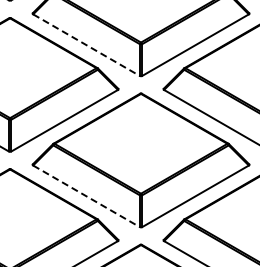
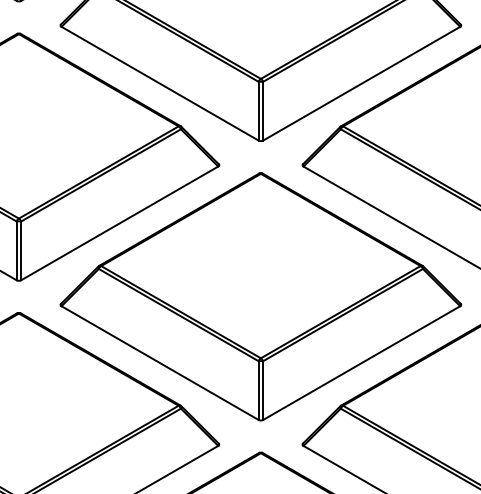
line: (86, 45) -> (160, 84), dashed -> solid
line: (86, 196) -> (160, 363), dashed -> solid

